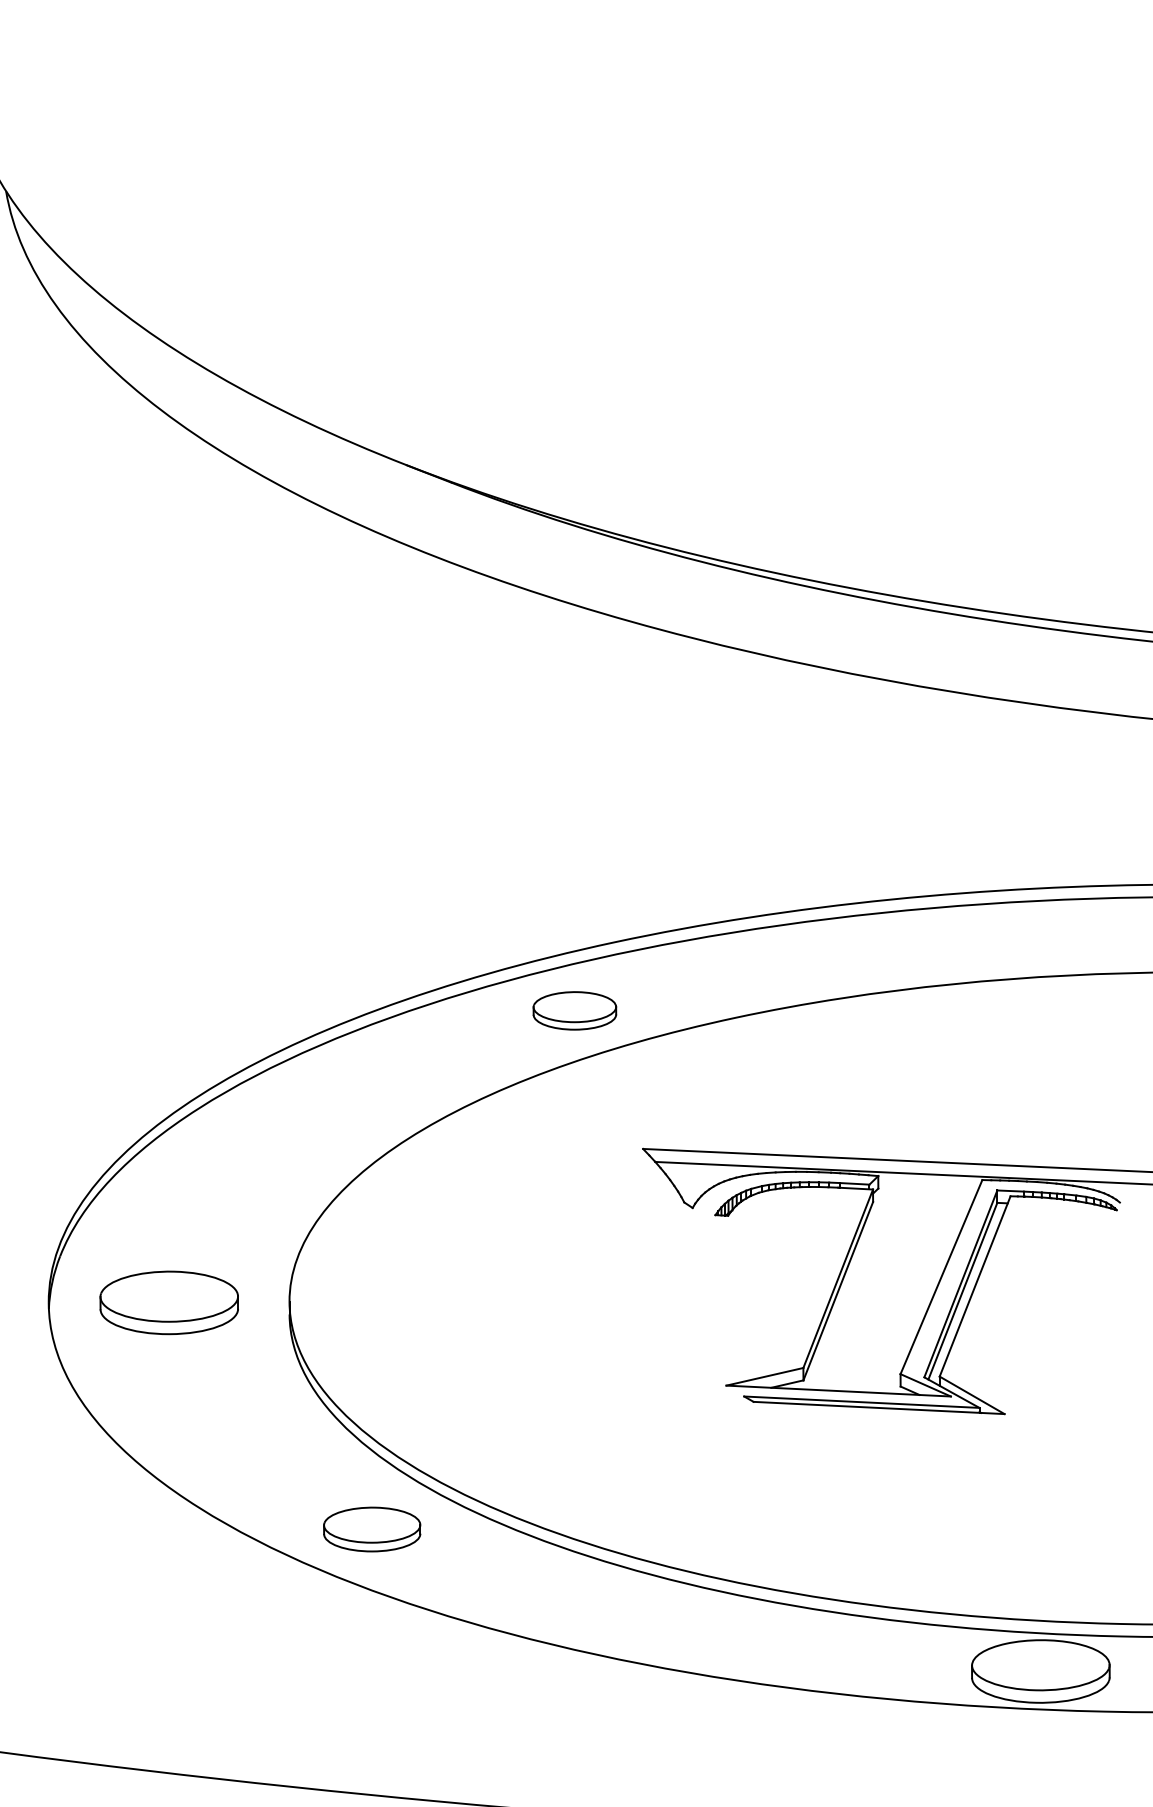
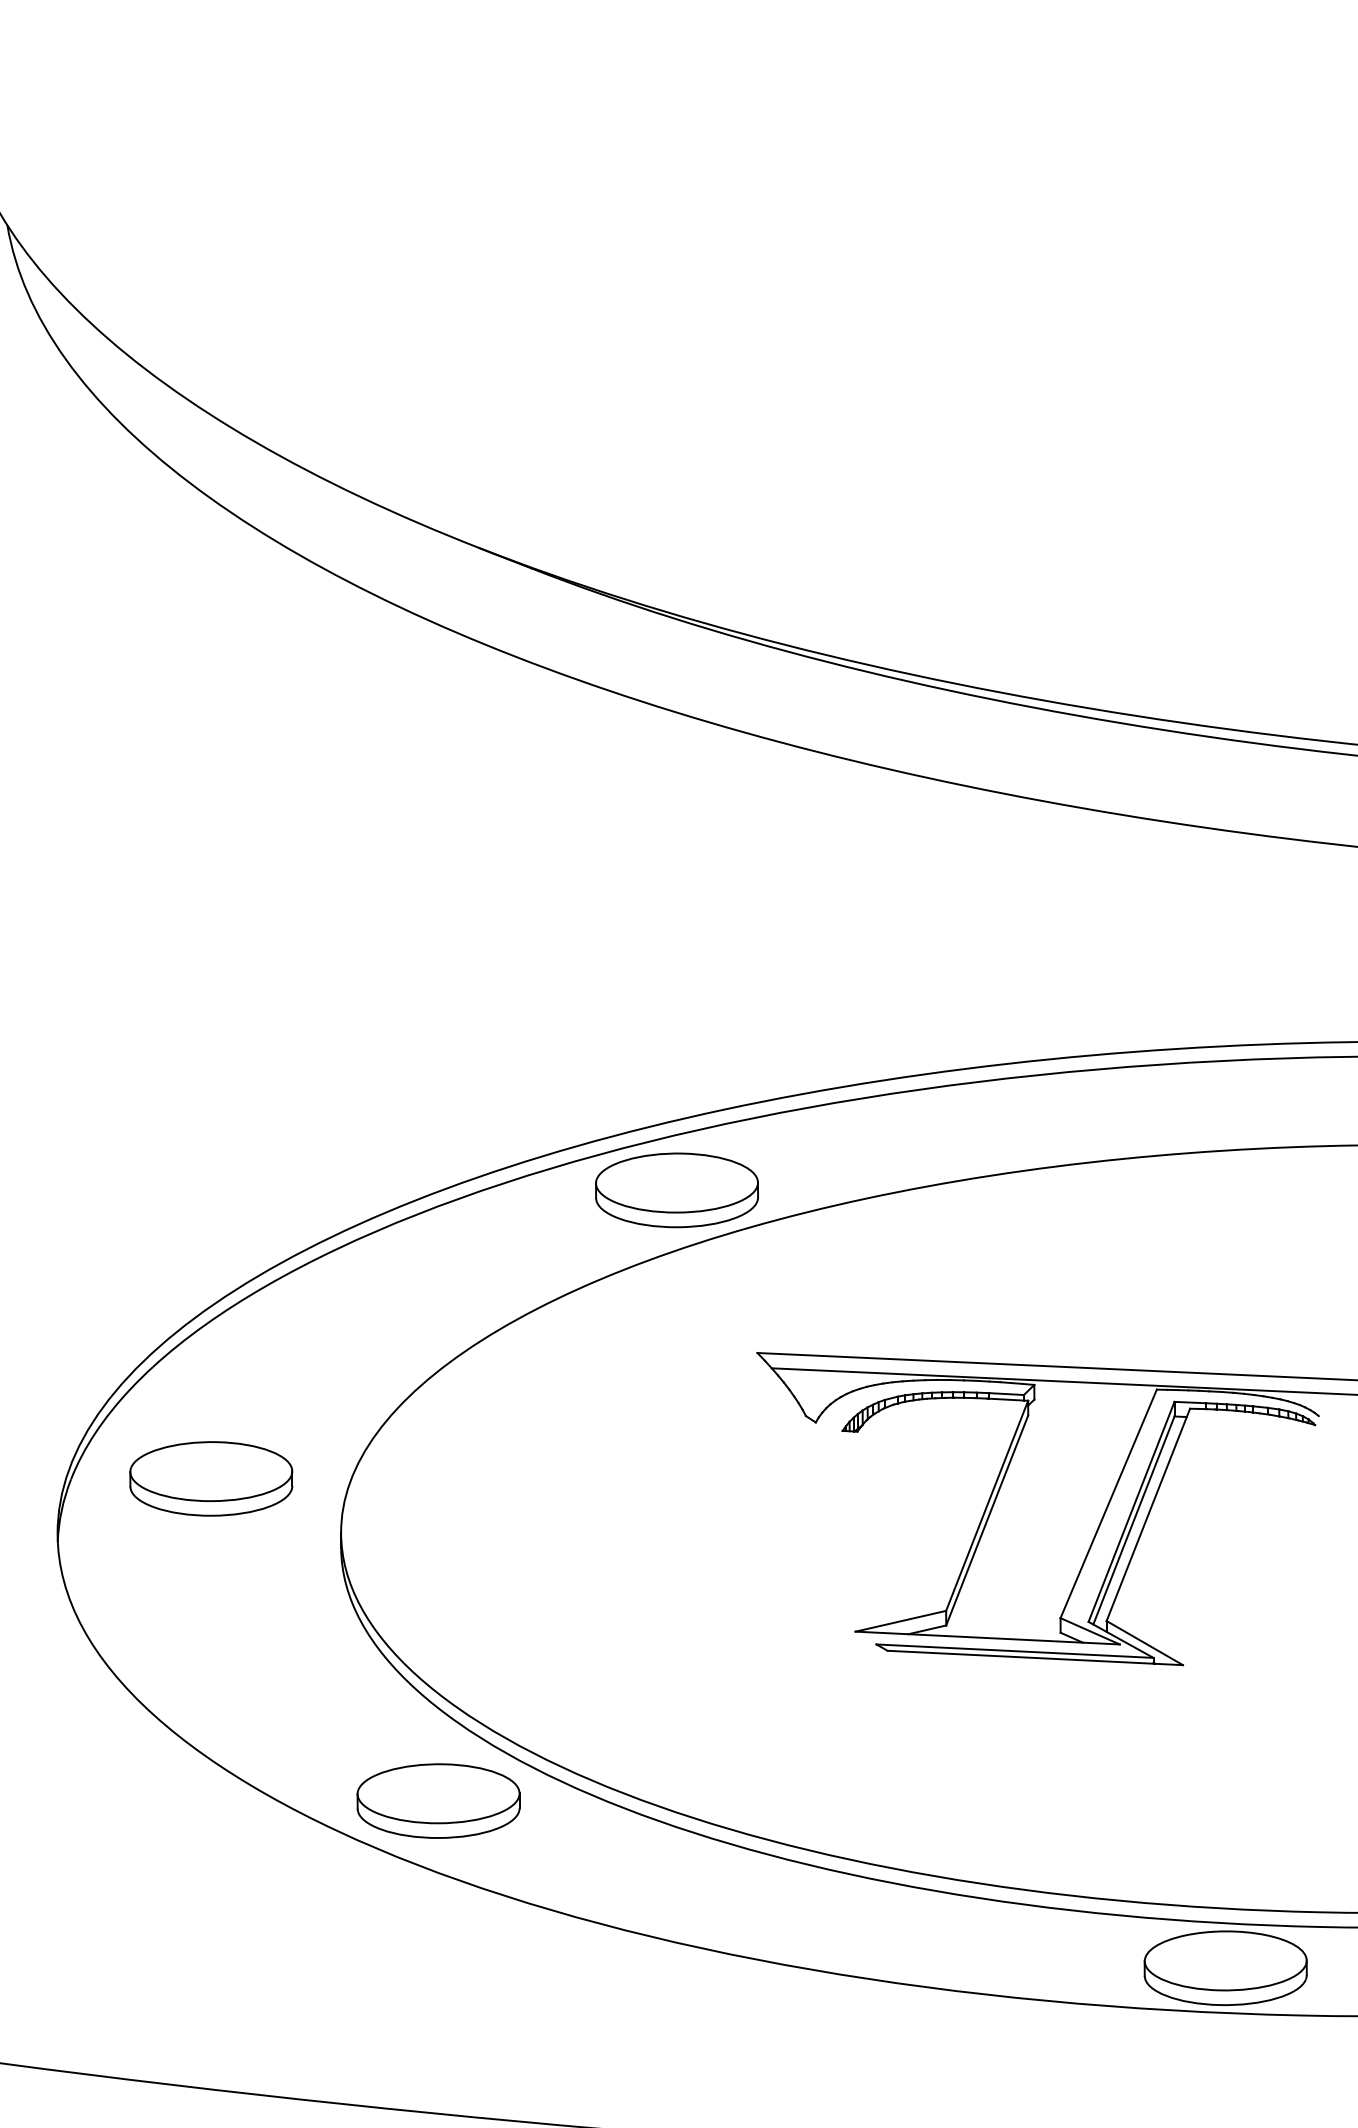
part: (574, 1010) -> (676, 1189), size x1.67
part: (168, 1302) -> (210, 1478), moved
part: (371, 1529) -> (437, 1801), size x1.43

